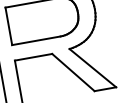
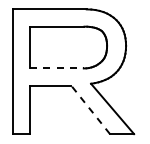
line: (36, 40) -> (56, 68), solid -> dashed
line: (73, 72) -> (90, 109), solid -> dashed

